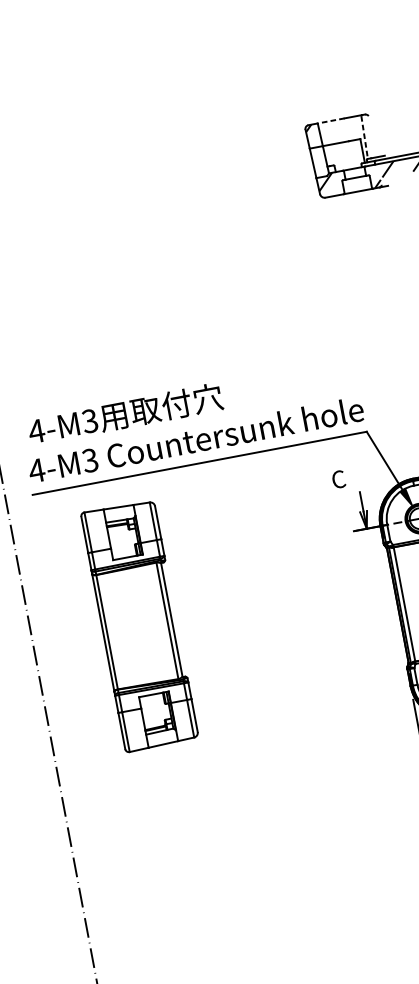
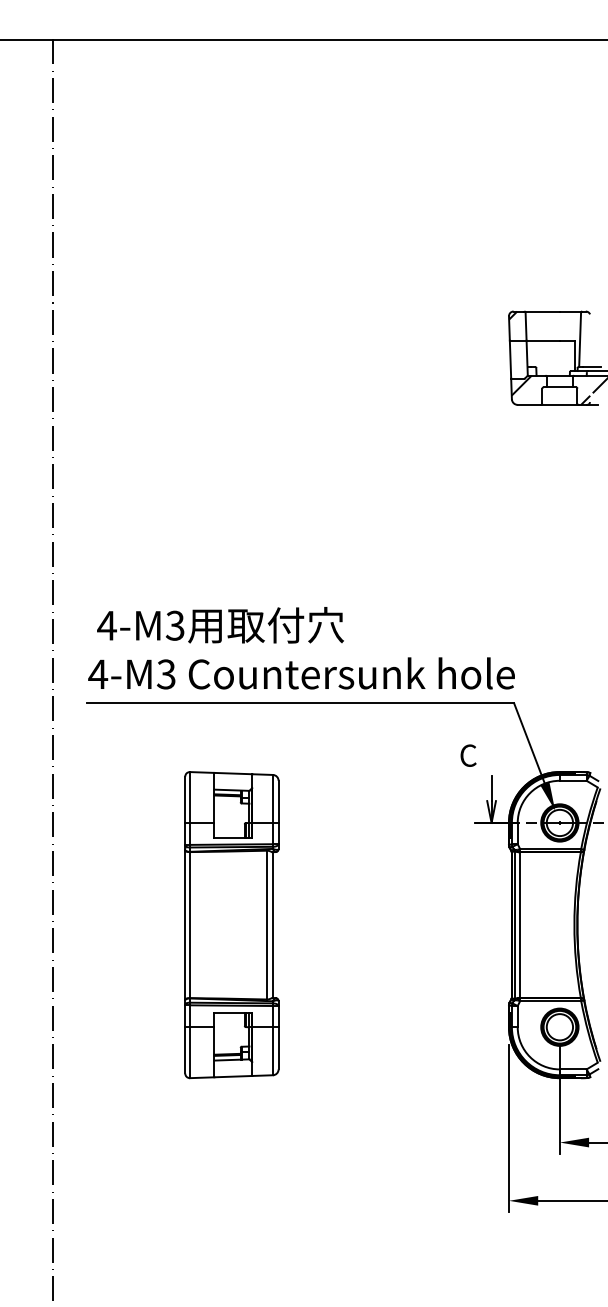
line: (331, 120) -> (542, 311), dashed -> solid
line: (365, 138) -> (580, 340), dashed -> solid
part: (139, 626) -> (231, 925), moved

